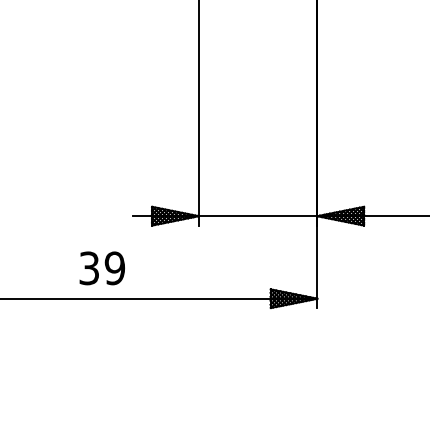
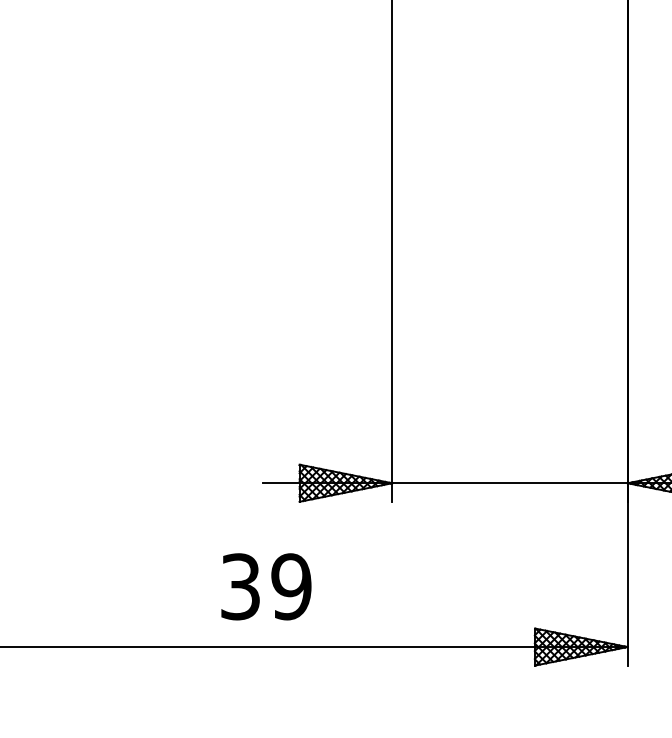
text: (101, 268) -> (264, 587), moved

